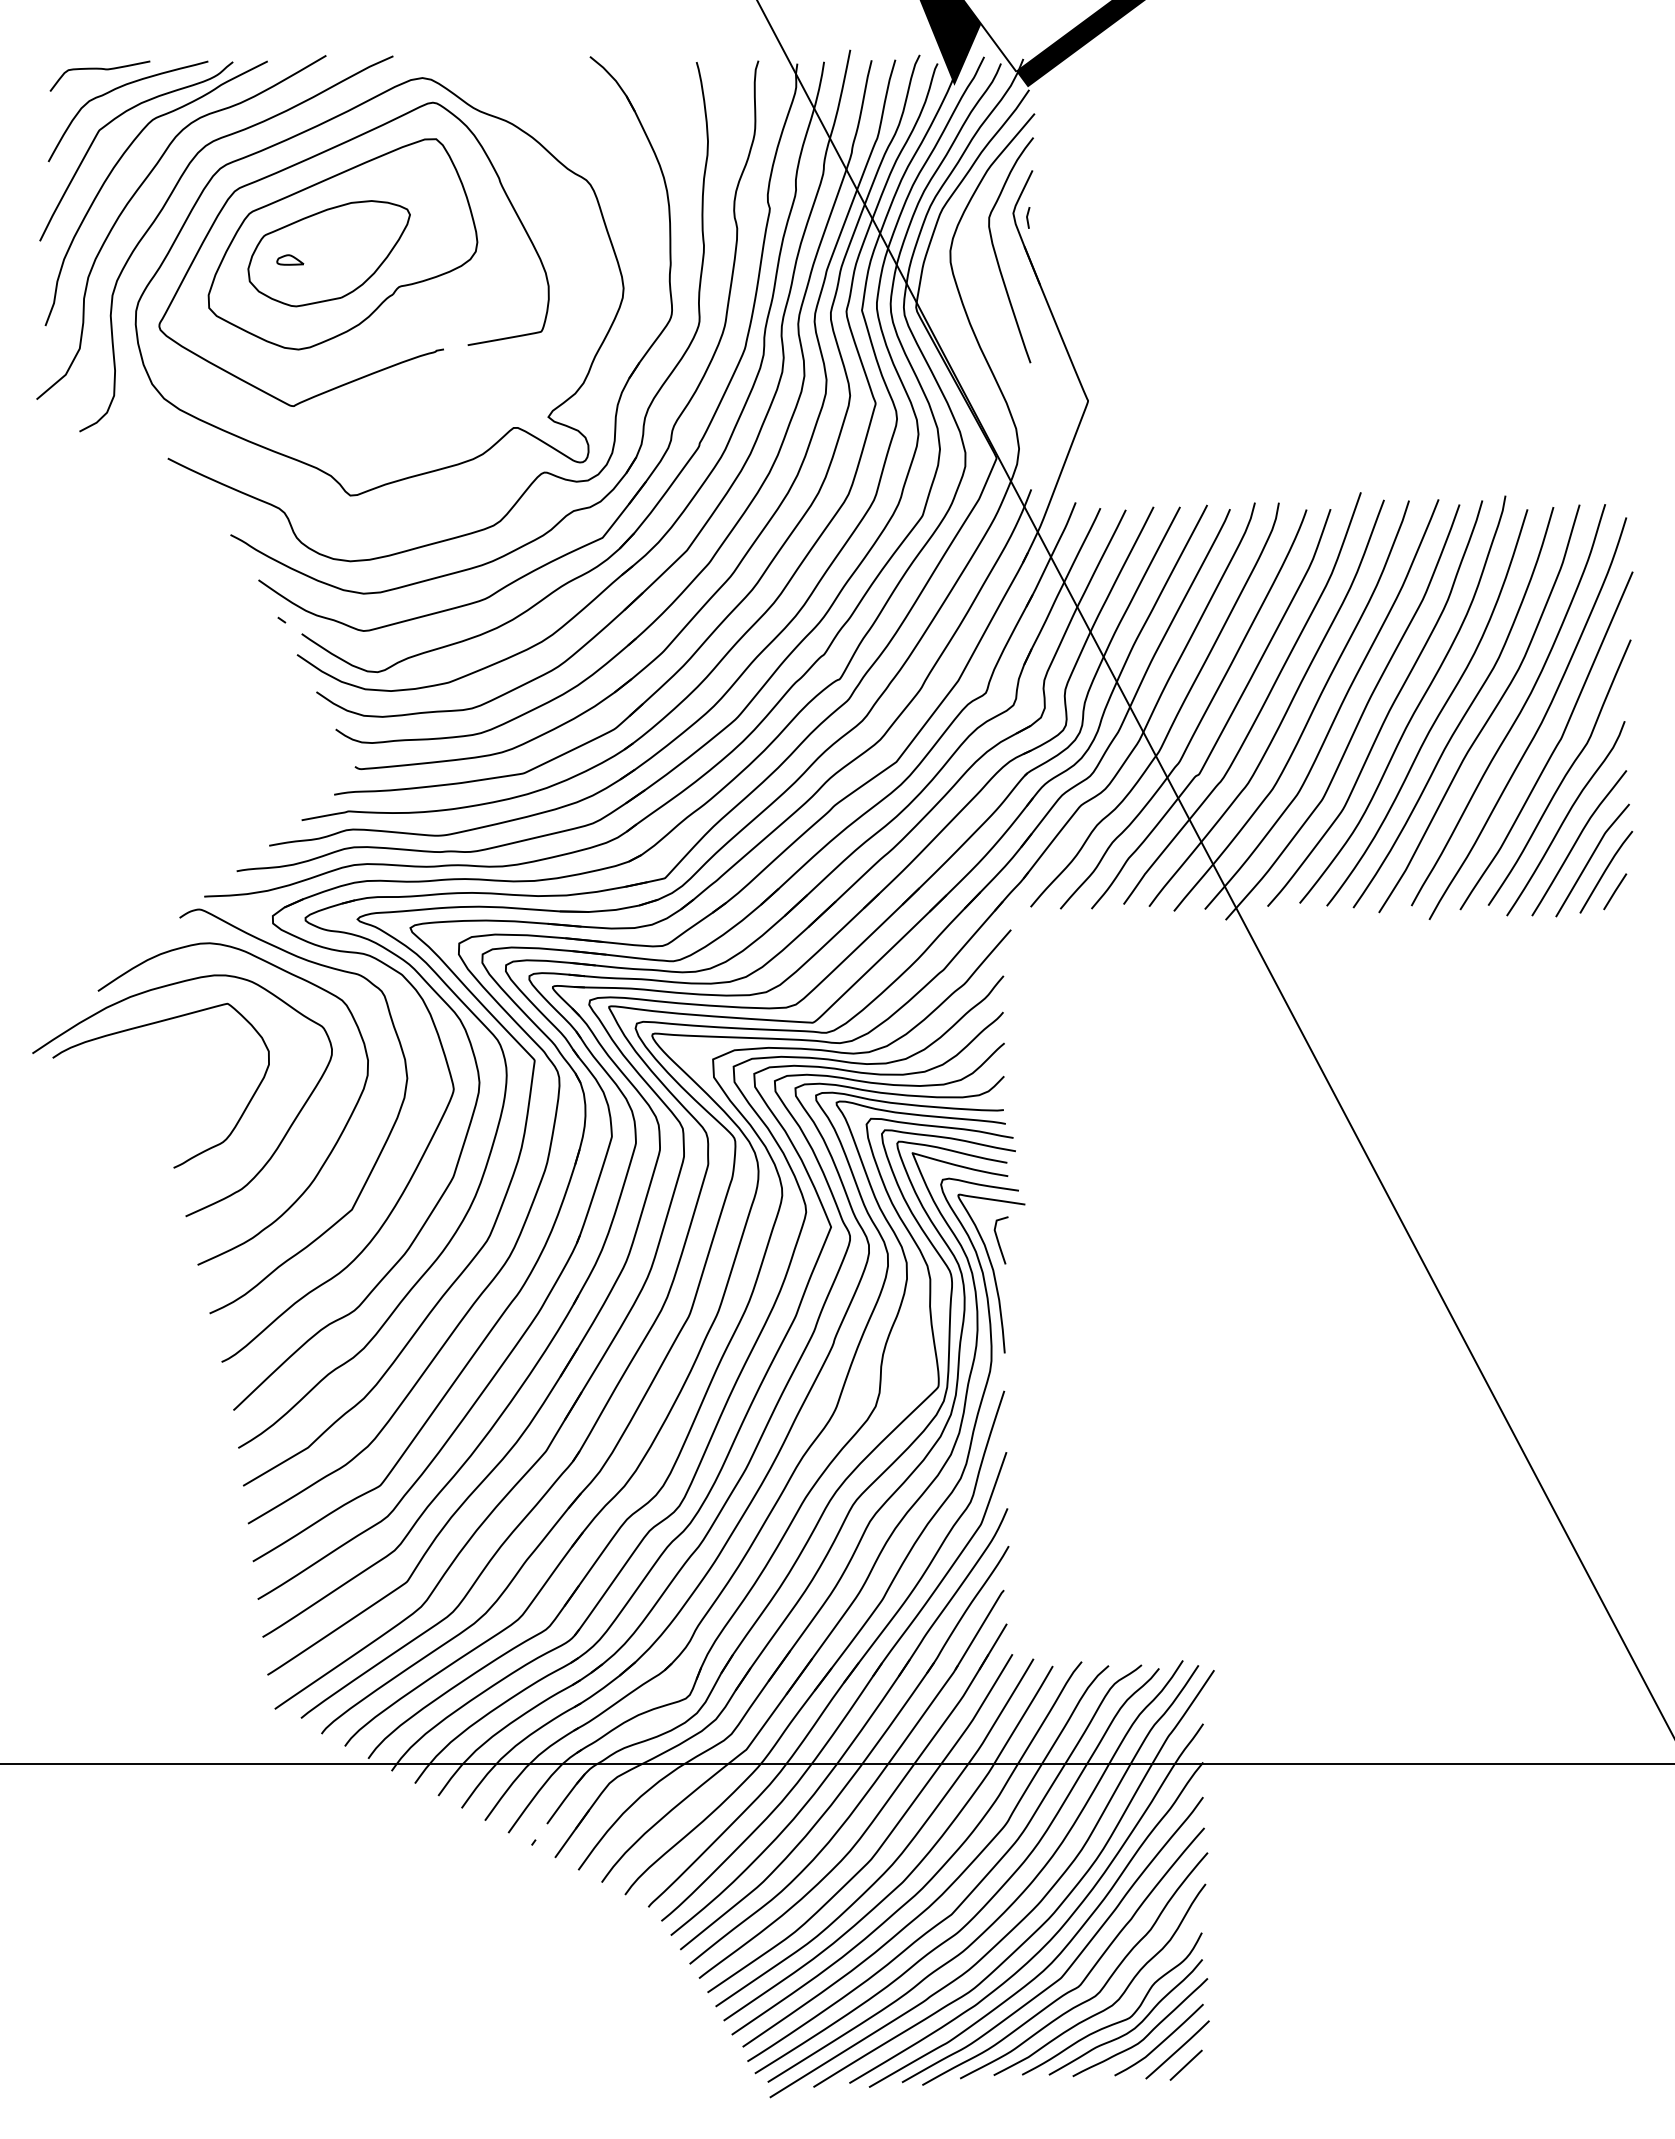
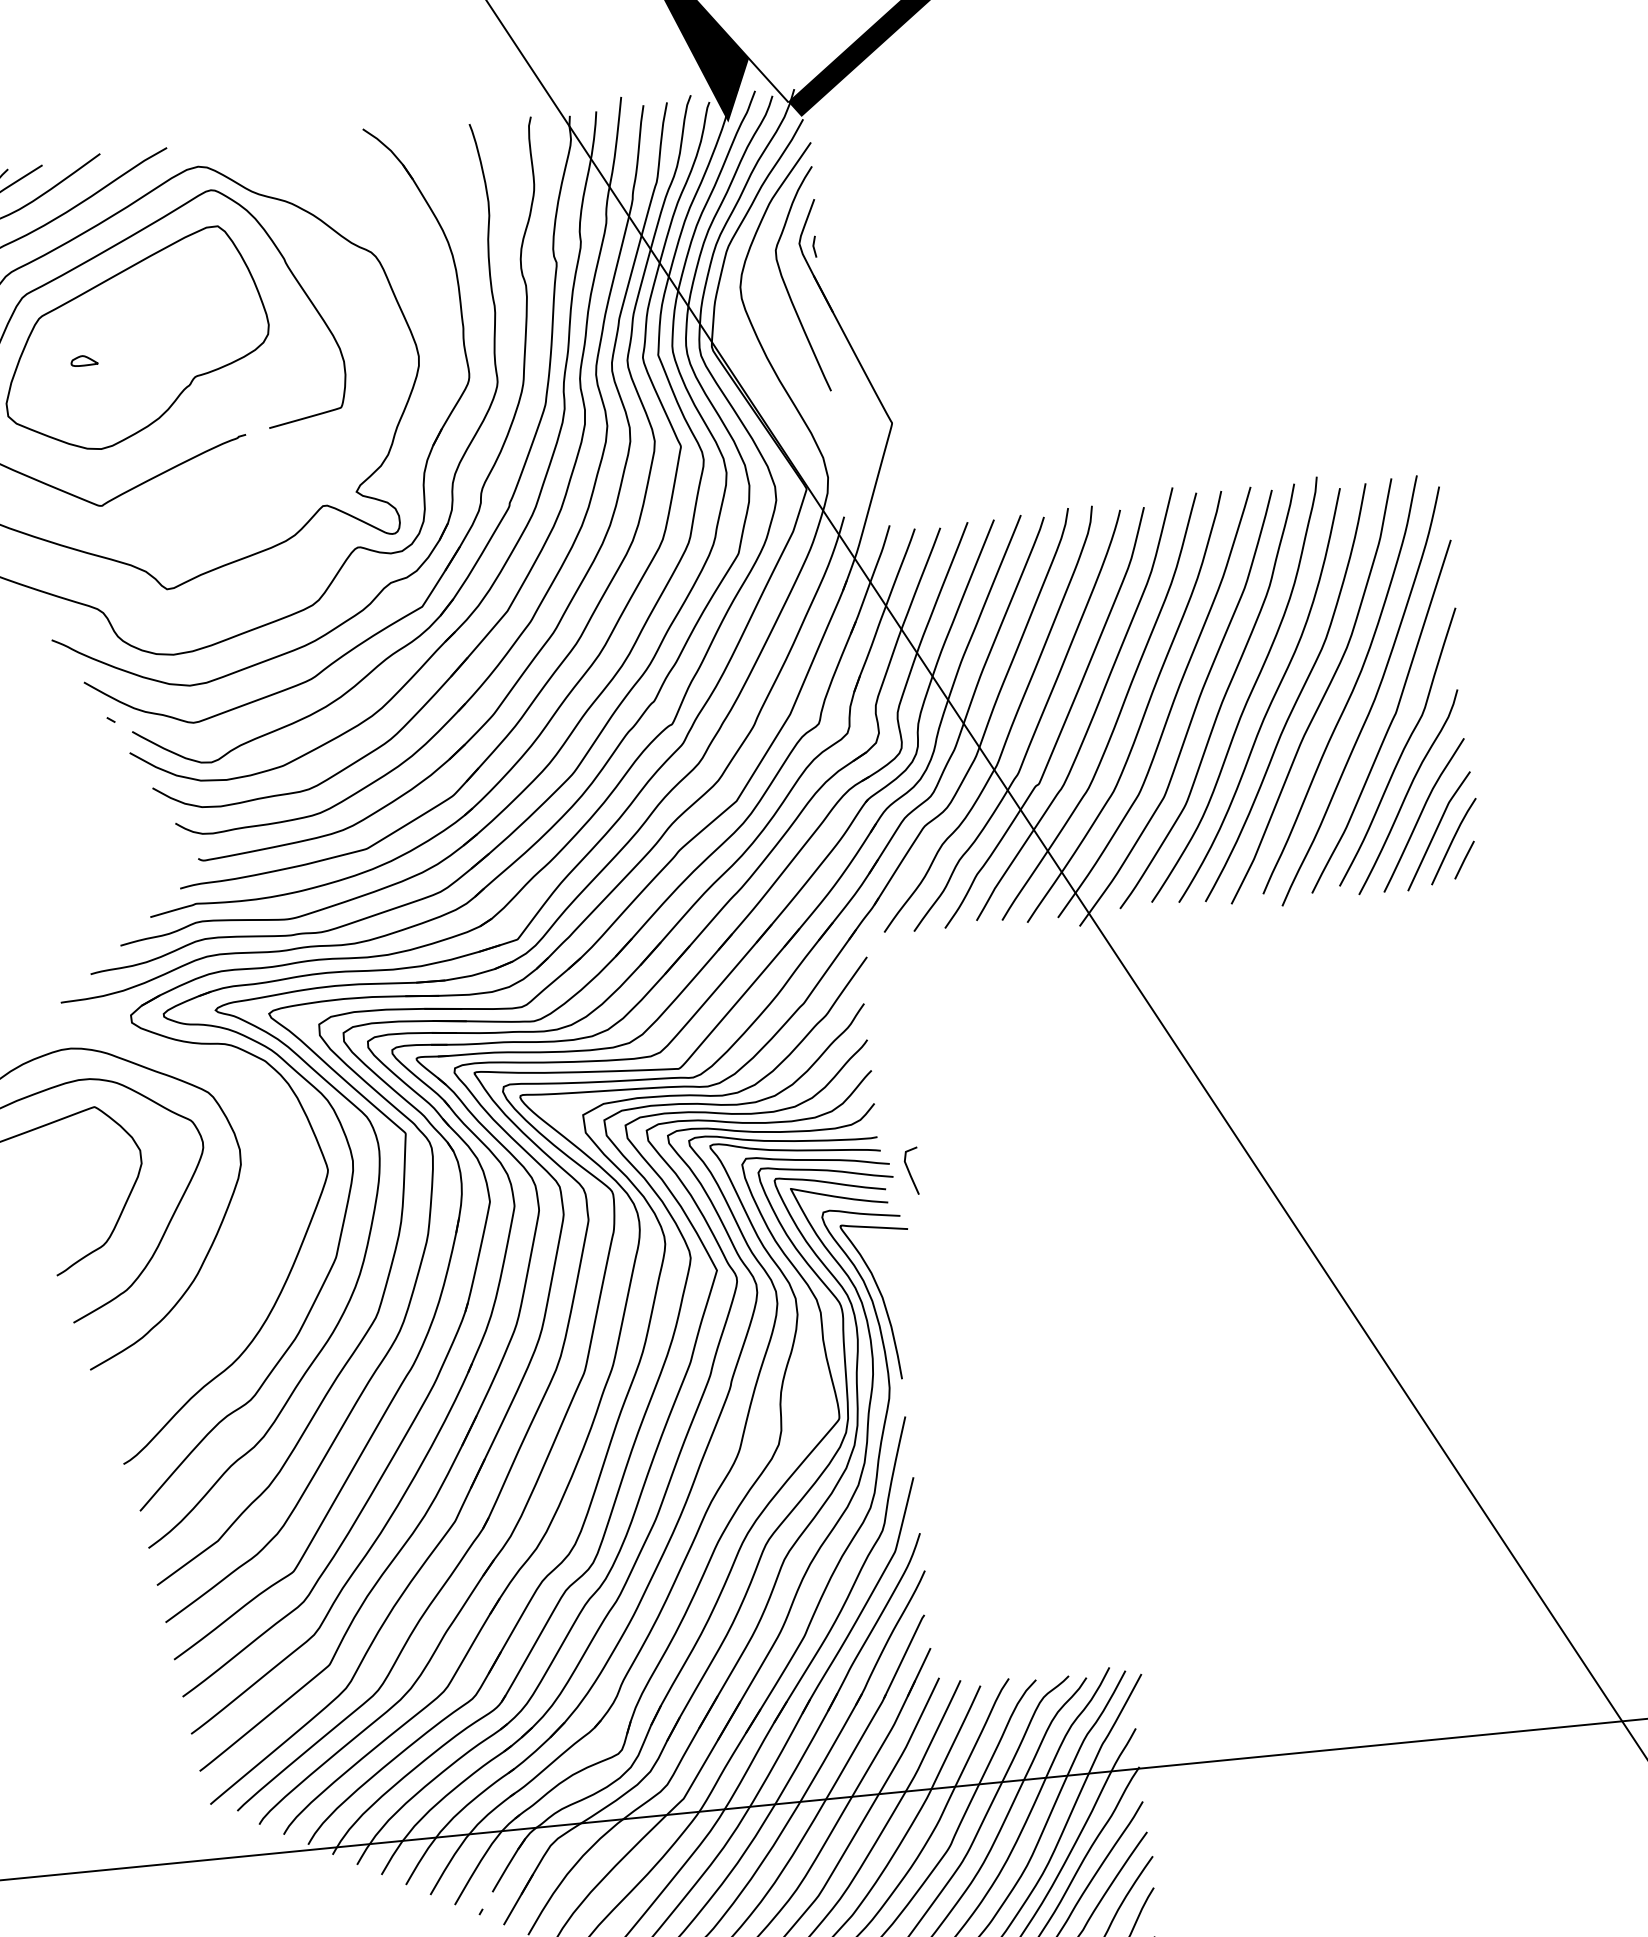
part: (328, 253) -> (121, 350), removed
curve: (381, 1148) -> (261, 1236), removed
line: (999, 1241) -> (910, 1172), moved

